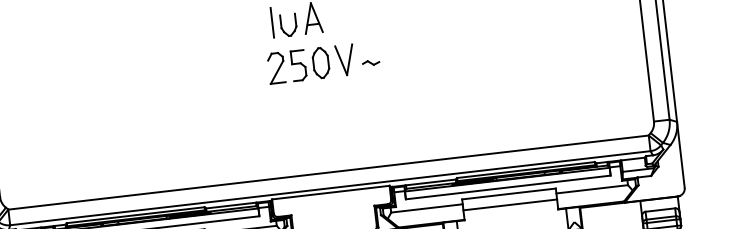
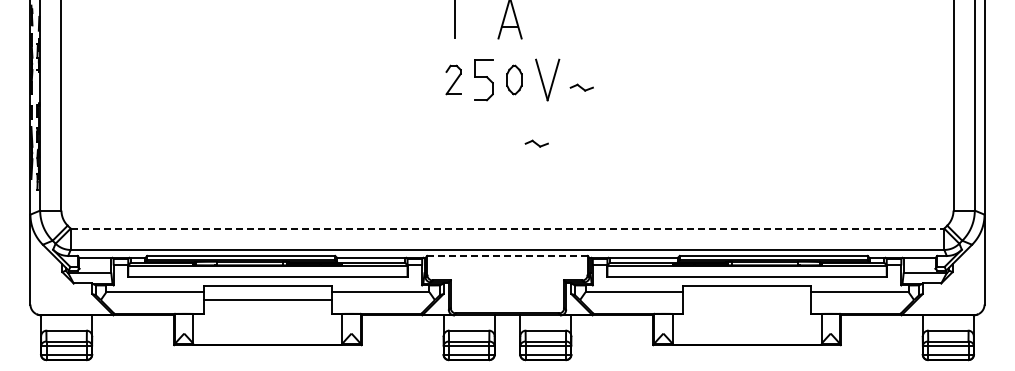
part: (282, 28) -> (468, 27), removed
part: (321, 62) -> (514, 79), size x0.7
part: (276, 67) -> (453, 79), size x0.7
part: (342, 107) -> (536, 143), added
line: (328, 172) -> (507, 228), solid -> dashed
line: (330, 192) -> (506, 255), solid -> dashed
line: (509, 205) -> (746, 300), removed

